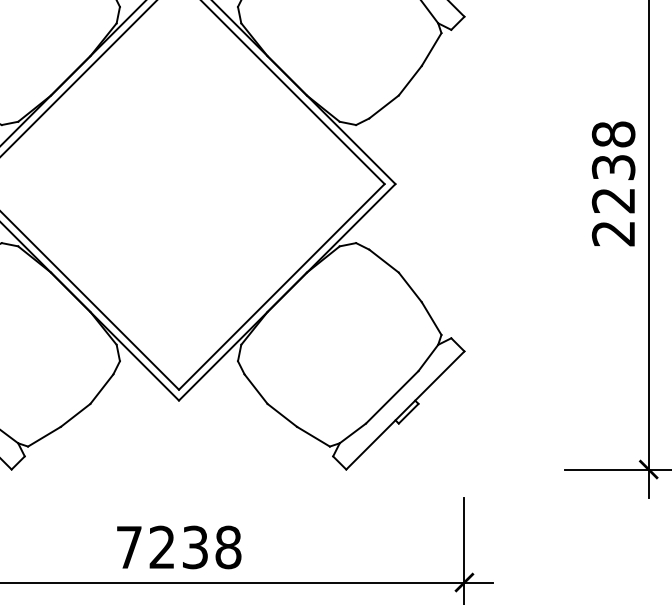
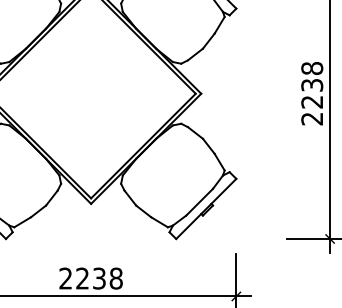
text: (128, 547) -> (65, 278), 7238 -> 2238

